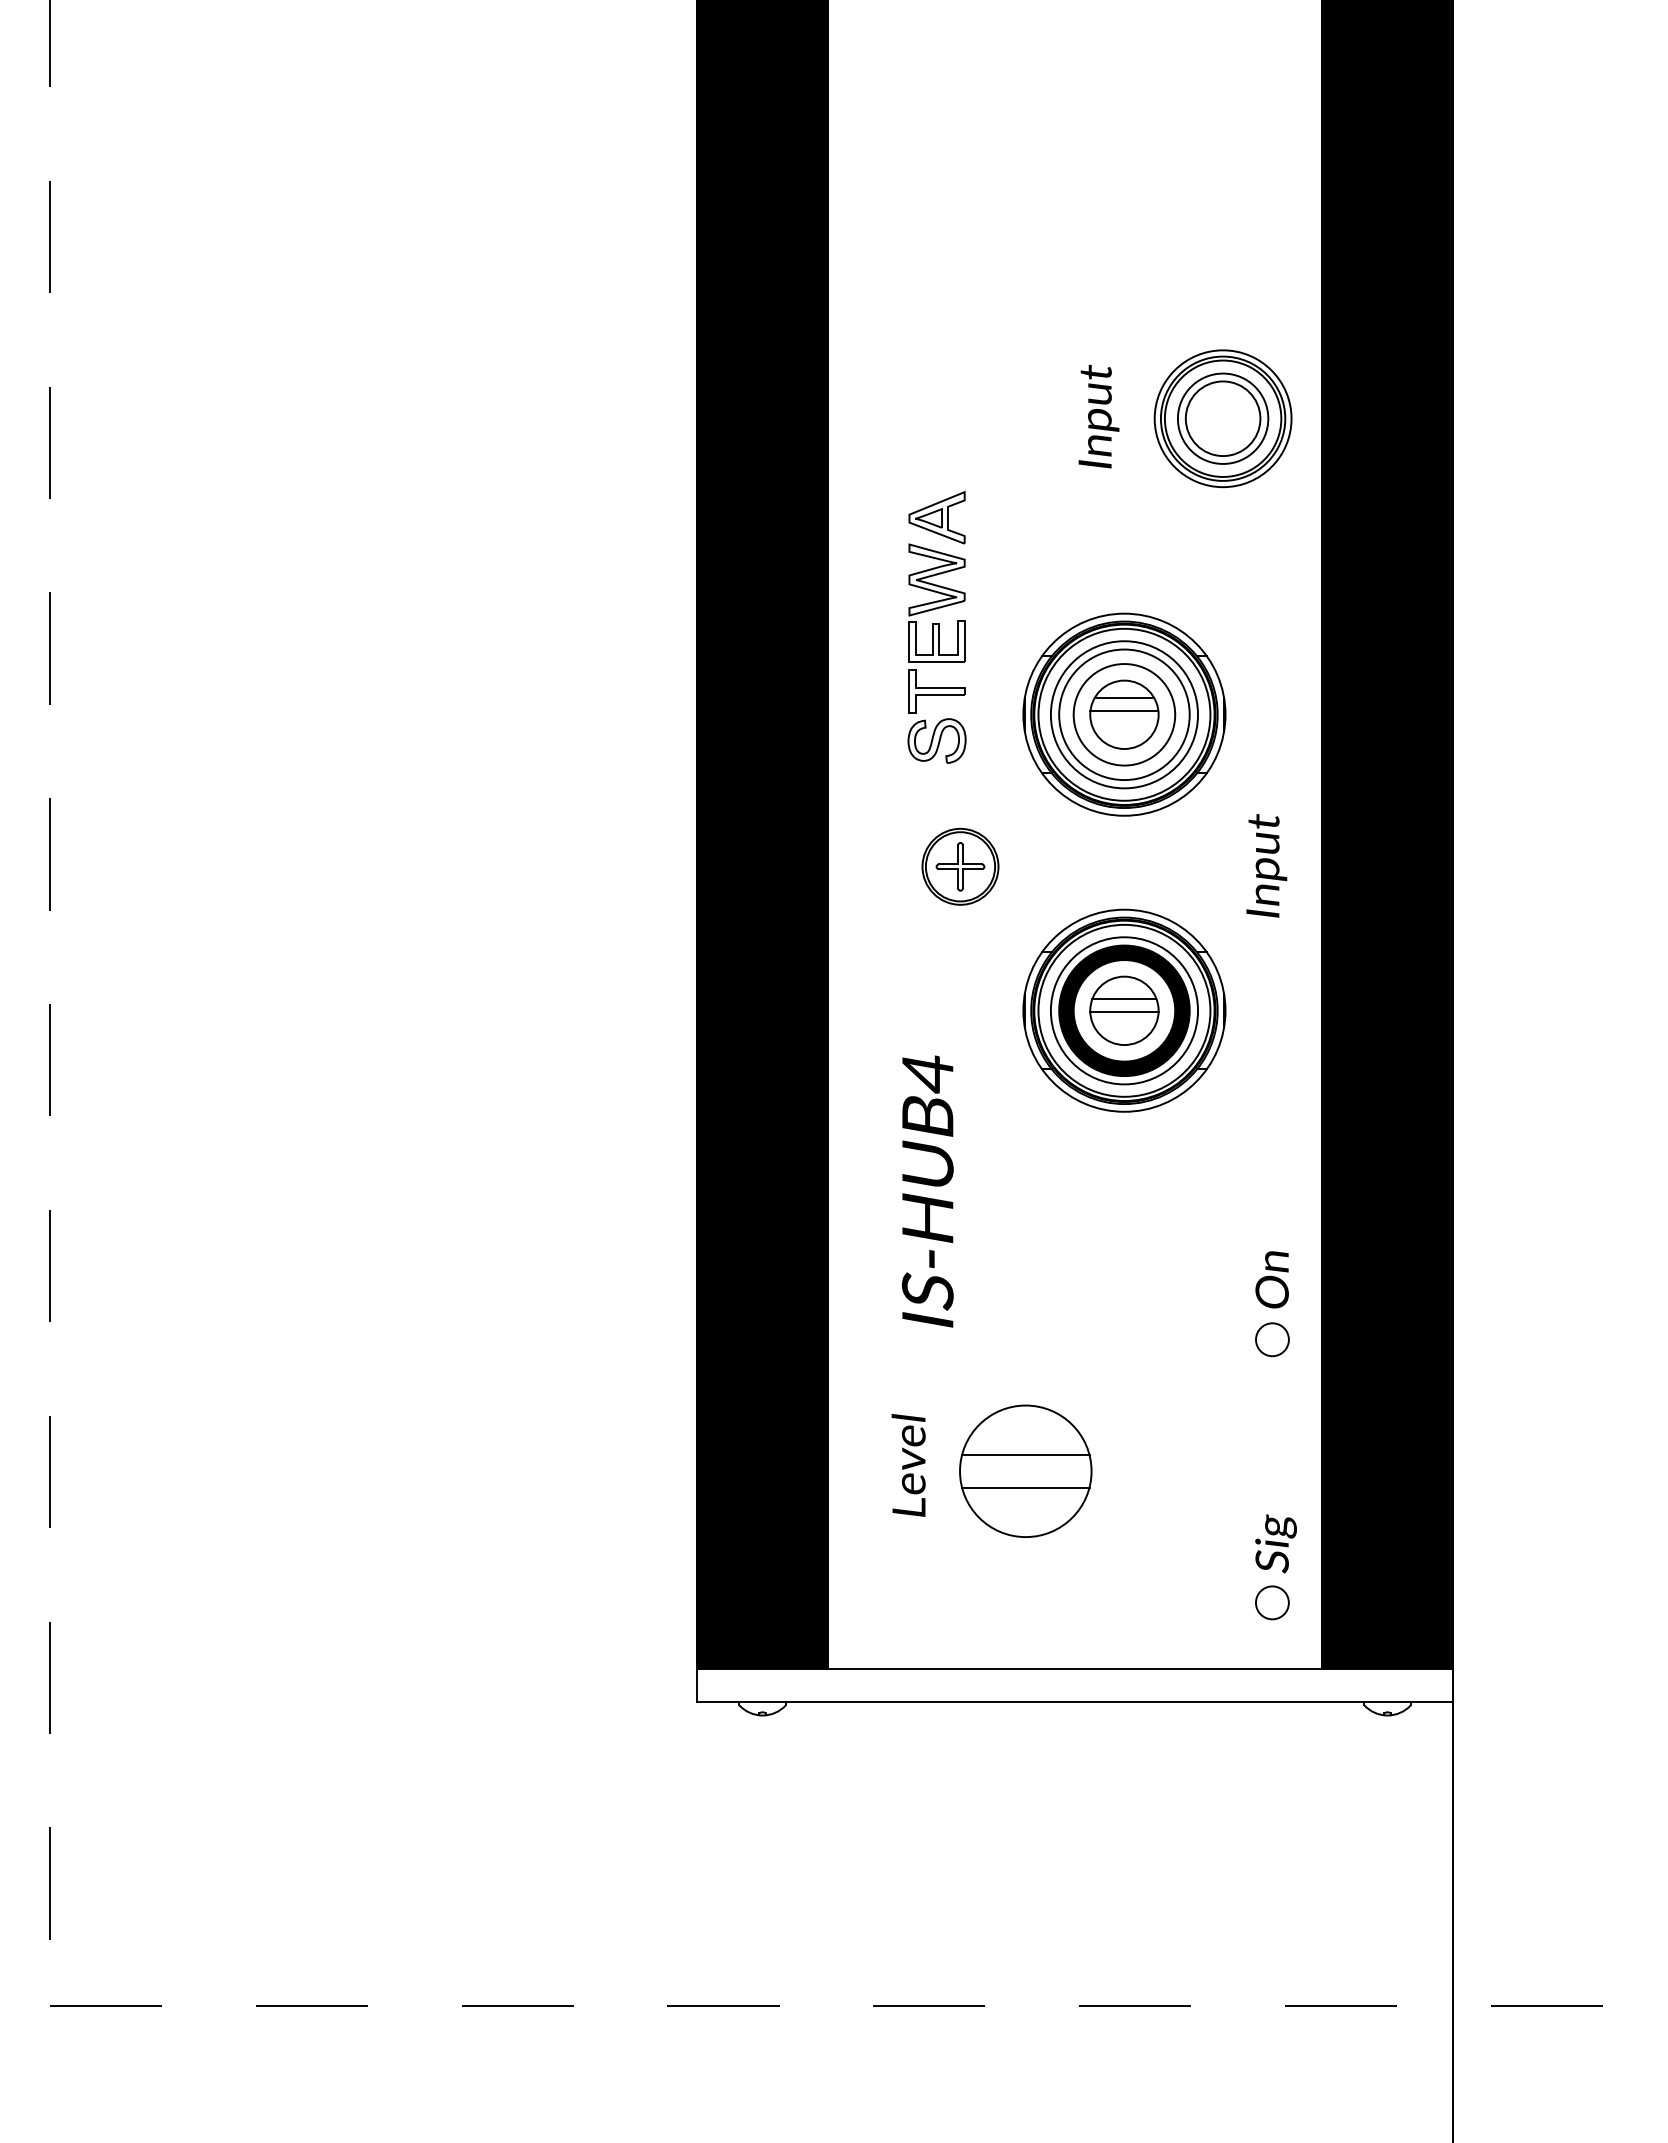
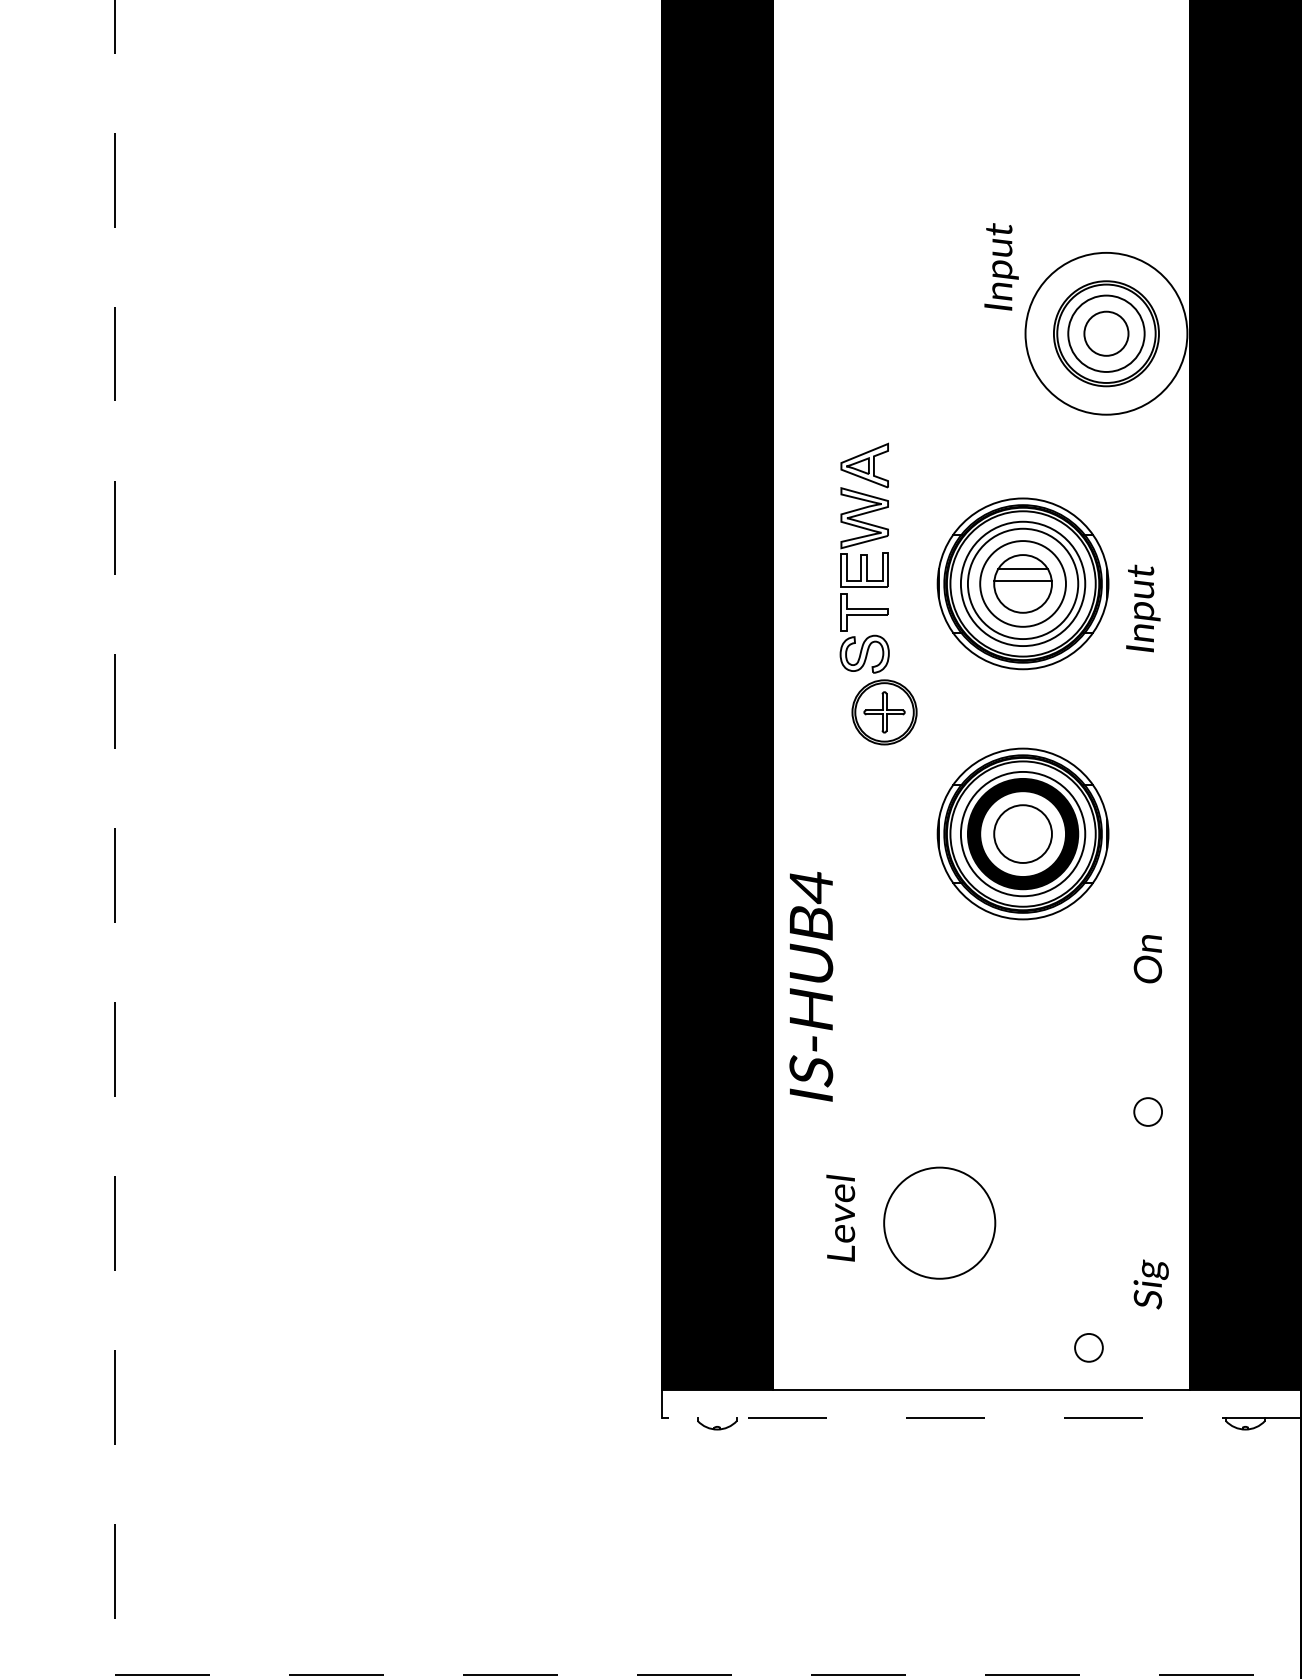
text: (1098, 416) -> (1001, 266), moved
circle: (1222, 418) -> (1105, 333), size x0.7
circle: (1222, 418) -> (1105, 333), size x1.4
part: (936, 626) -> (864, 557), moved
text: (1266, 865) -> (1143, 608), moved
line: (1124, 998) -> (1023, 823), removed
line: (1124, 1011) -> (1023, 834), removed
text: (927, 1191) -> (811, 986), moved
text: (1271, 1279) -> (1147, 958), moved
line: (1025, 1454) -> (939, 1208), removed
line: (1025, 1487) -> (939, 1236), removed
circle: (1272, 1602) -> (1089, 1347), moved
line: (1074, 1701) -> (980, 1417), solid -> dashed

